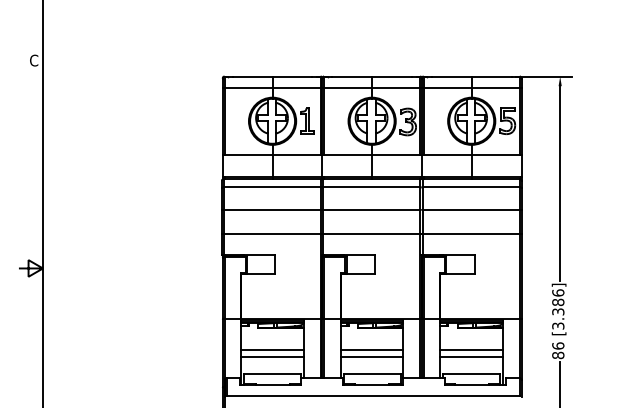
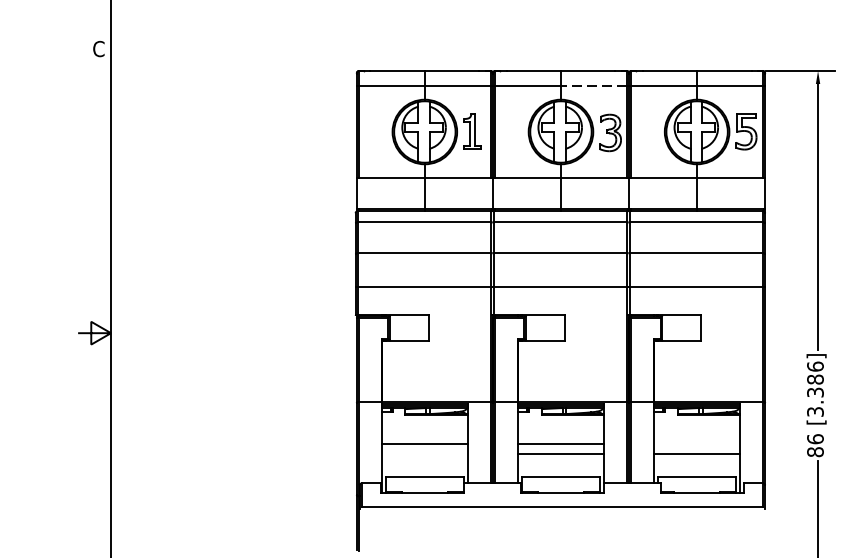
line: (395, 88) -> (592, 87), solid -> dashed
line: (471, 349) -> (696, 443), removed
line: (272, 357) -> (424, 454), removed

